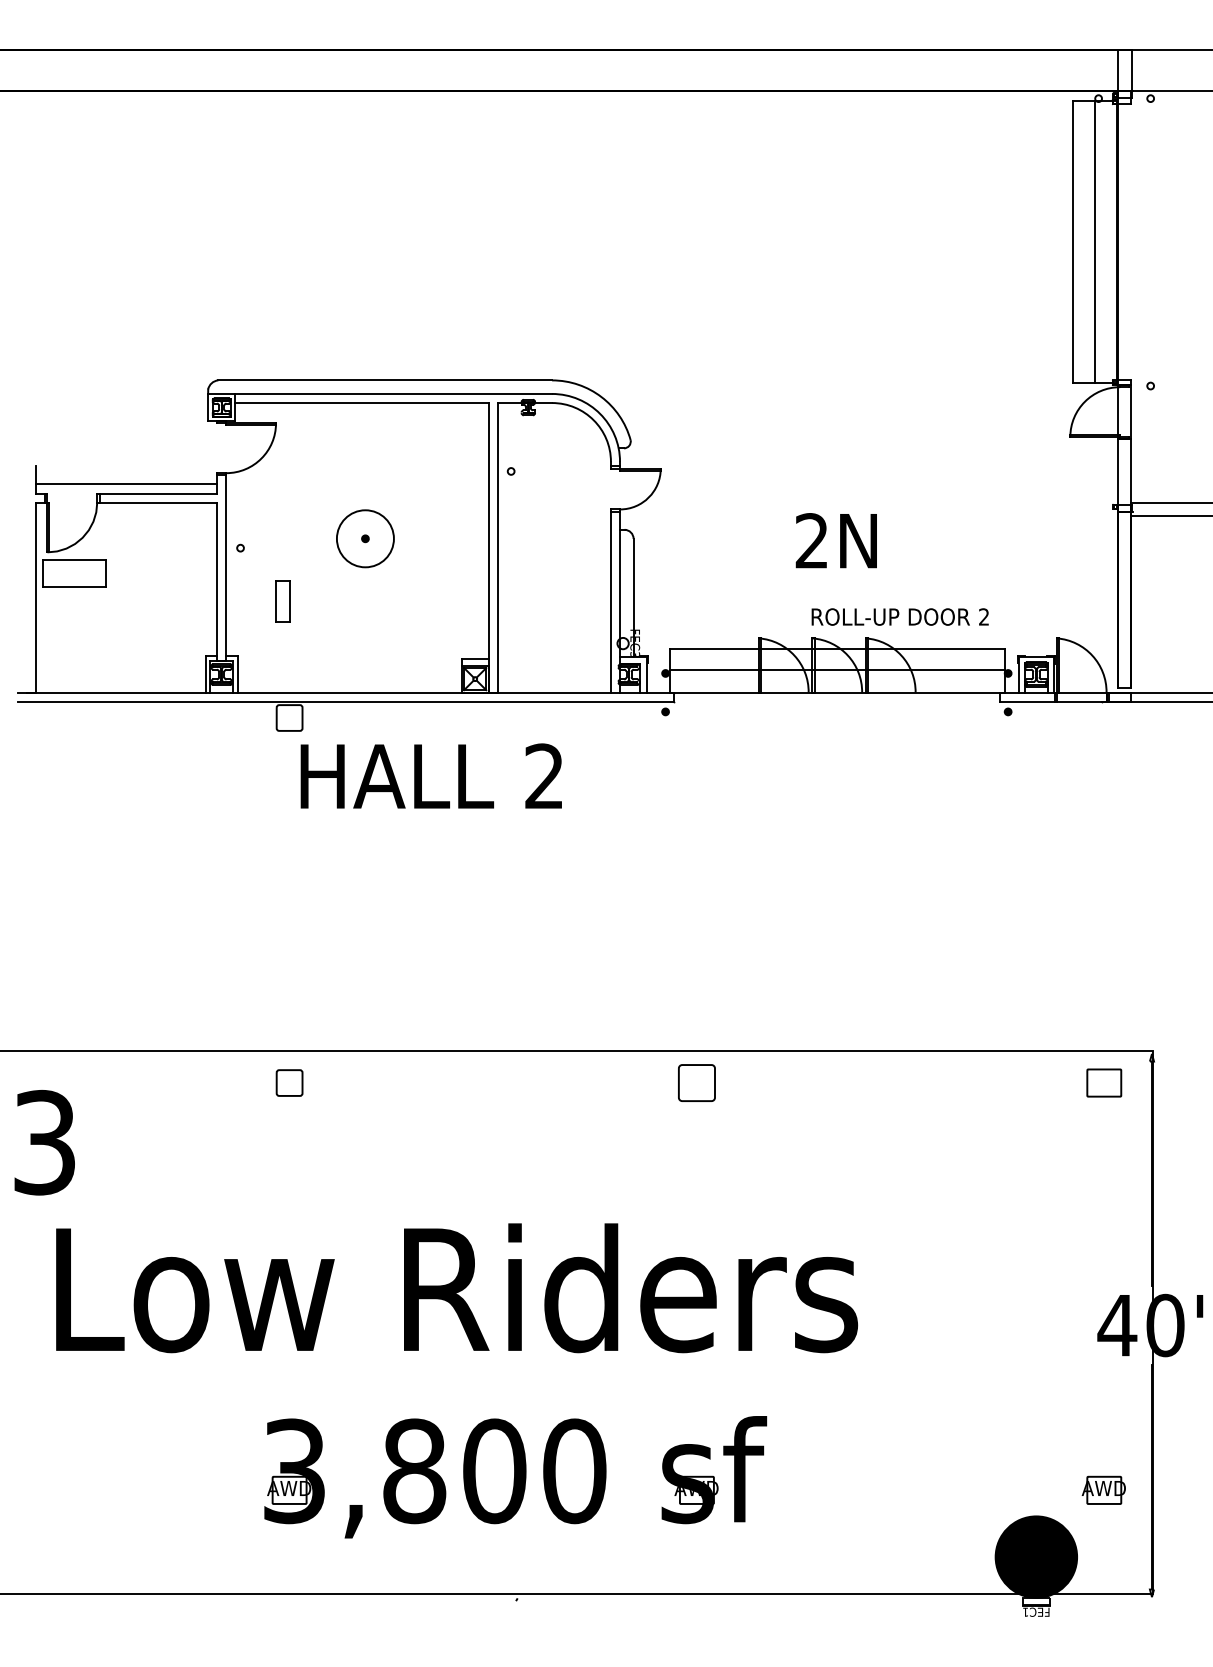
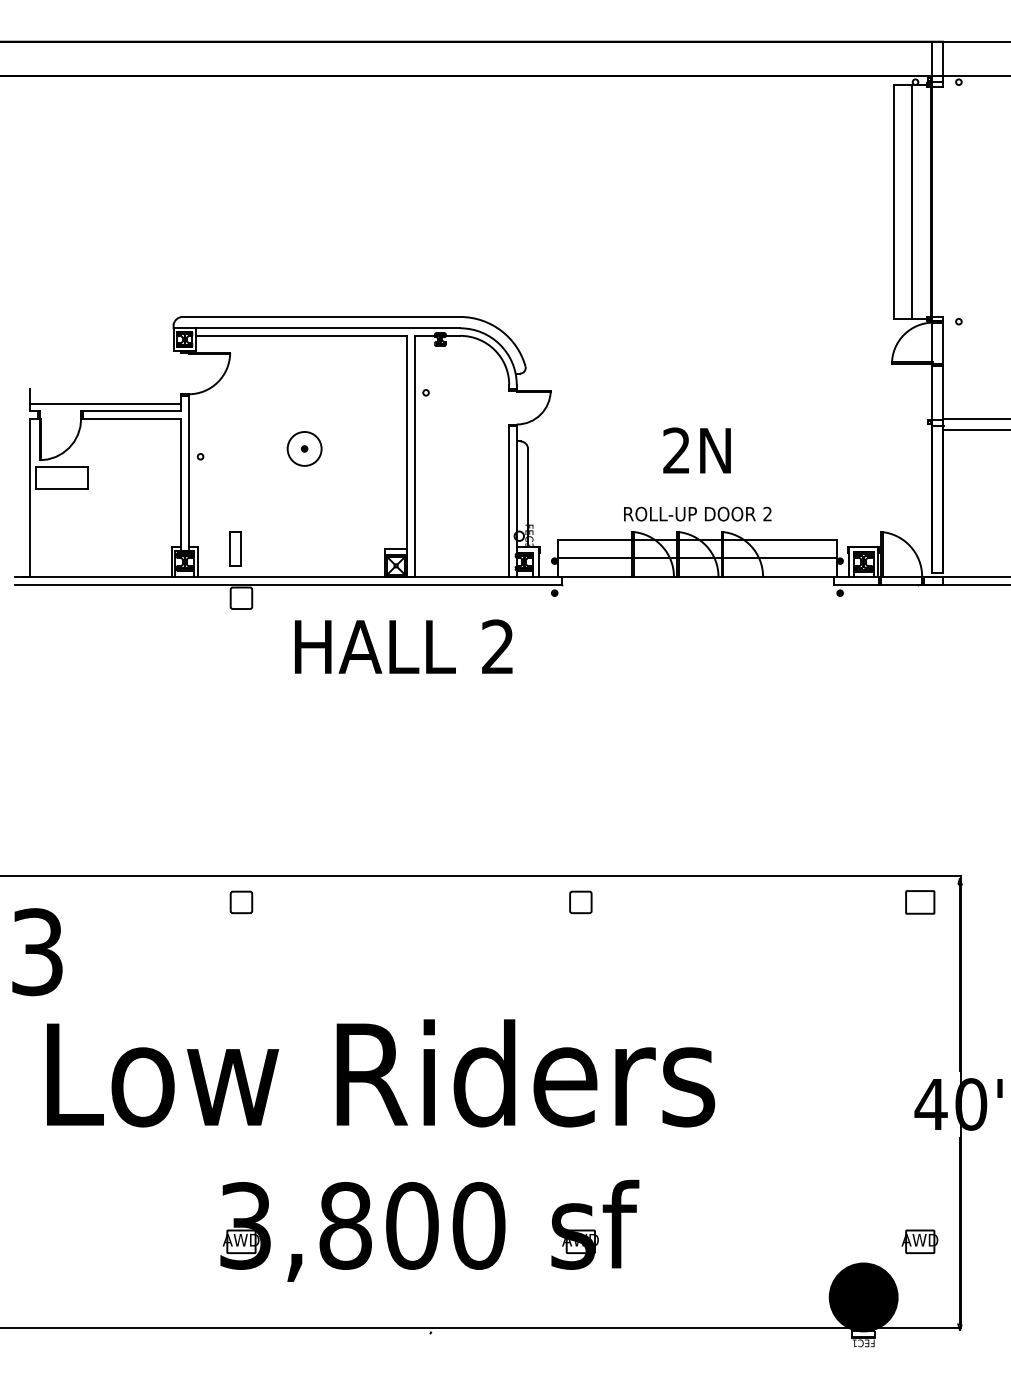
circle: (365, 538) -> (304, 448), size x0.71
part: (282, 601) -> (235, 548), moved
text: (899, 616) -> (697, 513), moved
text: (430, 775) -> (403, 646), moved
part: (696, 1082) -> (580, 901), size x0.71

